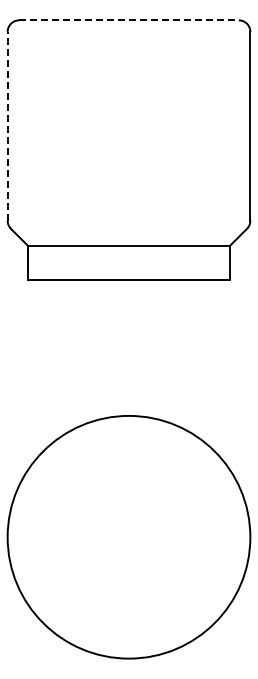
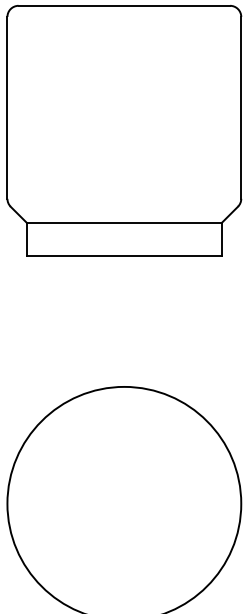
line: (129, 20) -> (124, 5), dashed -> solid
line: (7, 125) -> (7, 107), dashed -> solid

